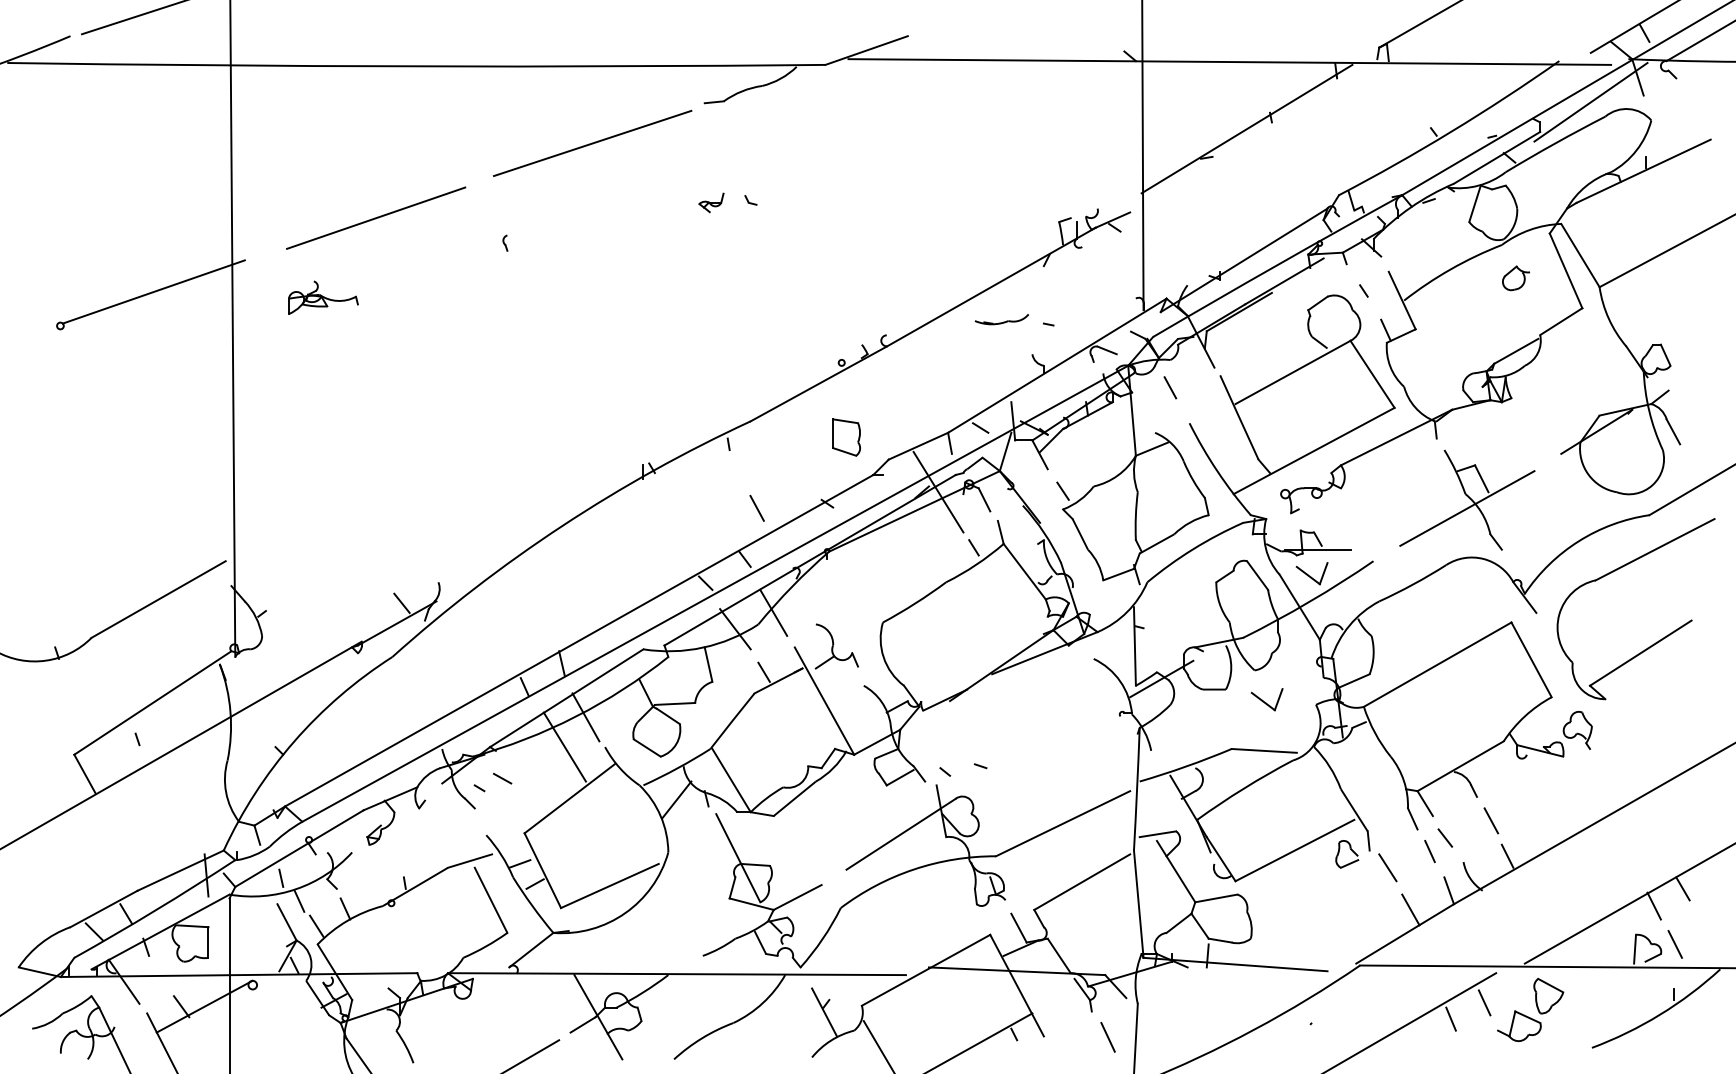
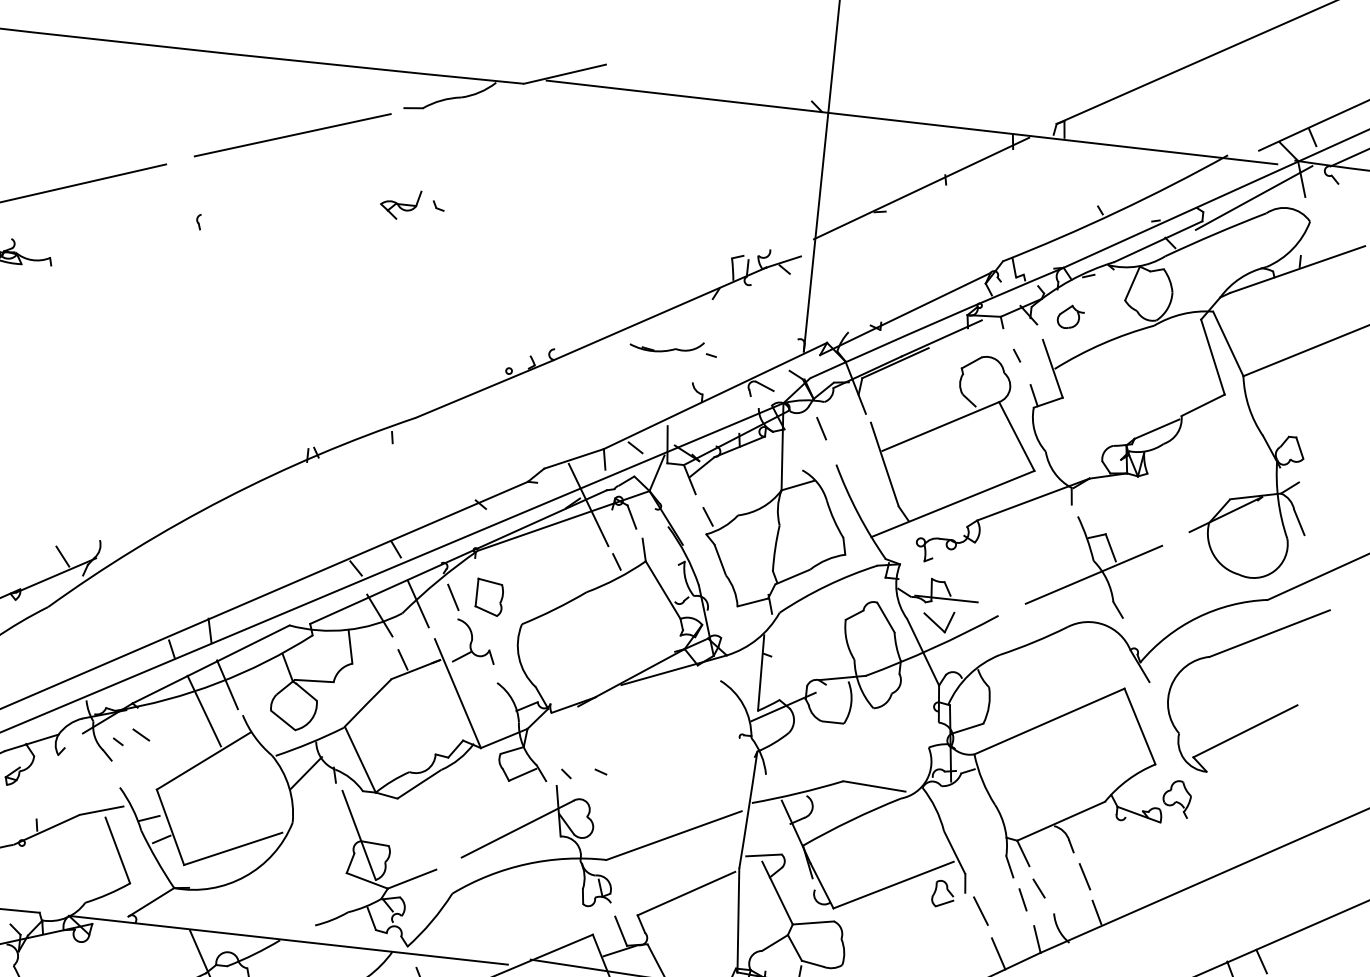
part: (711, 202) -> (400, 204), size x1.67
part: (1515, 278) -> (1070, 317), moved
part: (1001, 319) -> (666, 345), size x1.43
part: (846, 437) -> (489, 597), moved
line: (756, 507) -> (452, 596), moved
part: (1266, 699) -> (881, 737), removed

